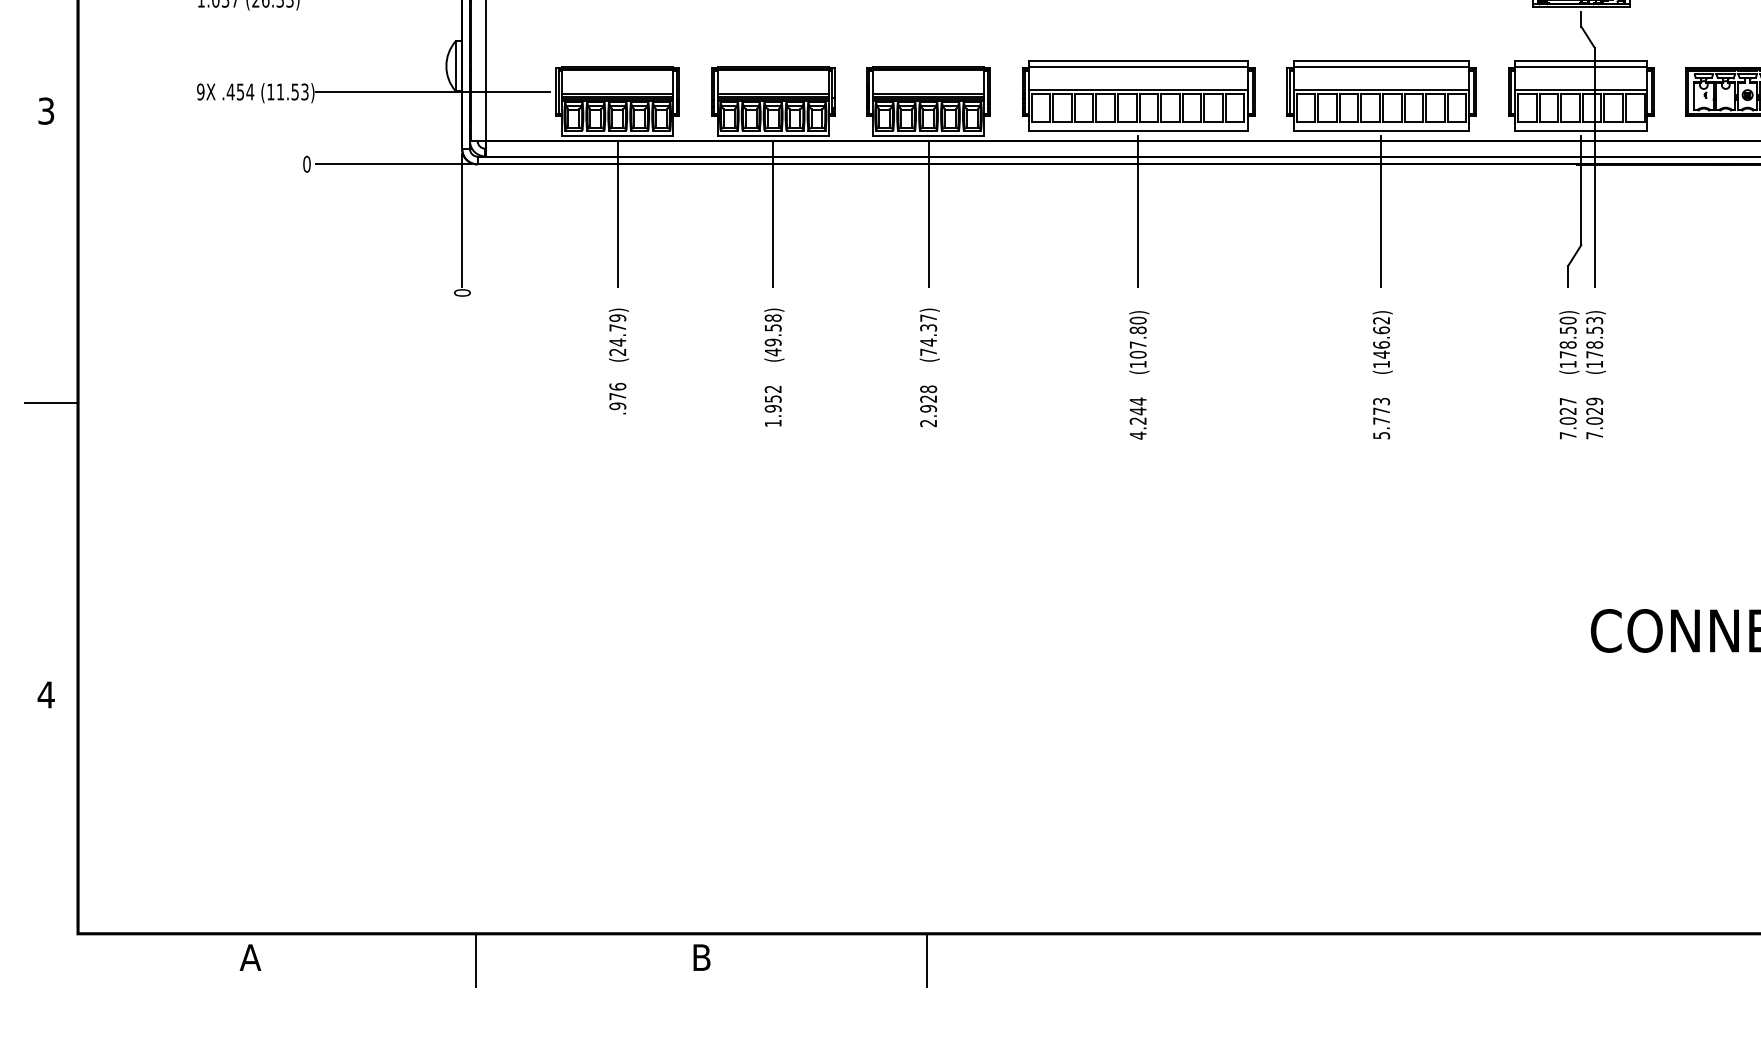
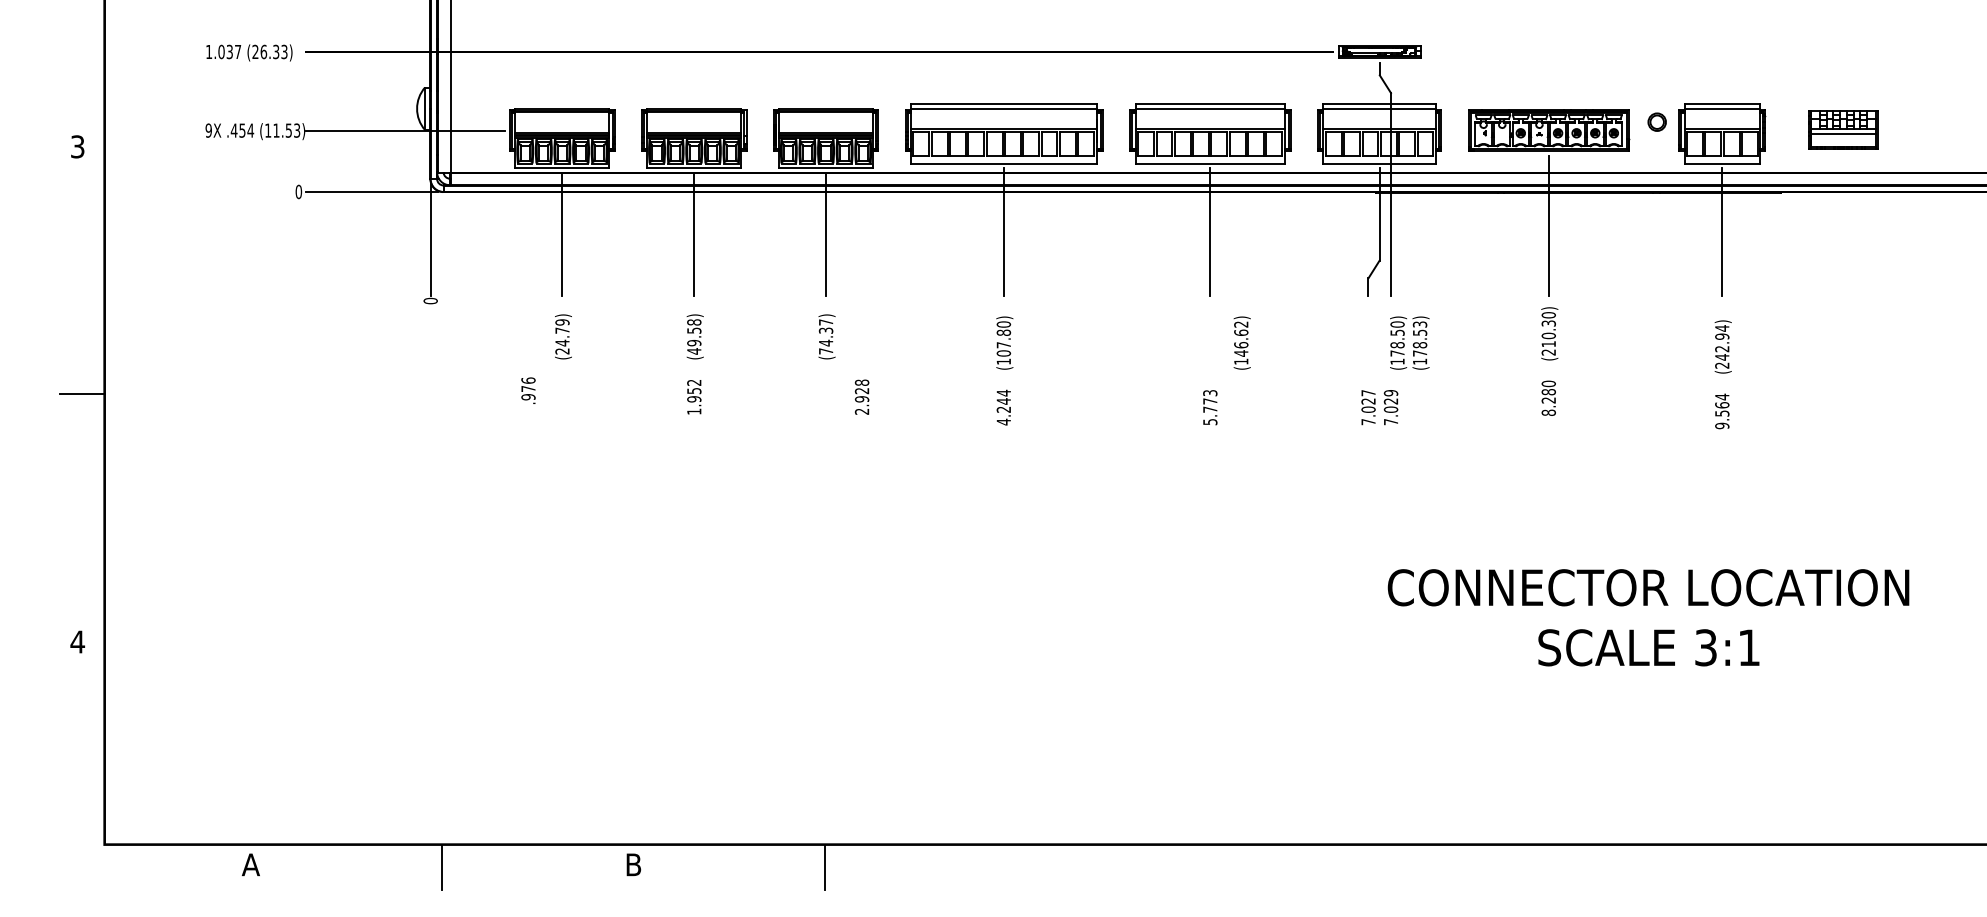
text: (1381, 341) -> (1241, 342), moved
text: (1582, 341) -> (1409, 342), moved
text: (617, 398) -> (528, 390), moved
text: (927, 405) -> (861, 396), moved

